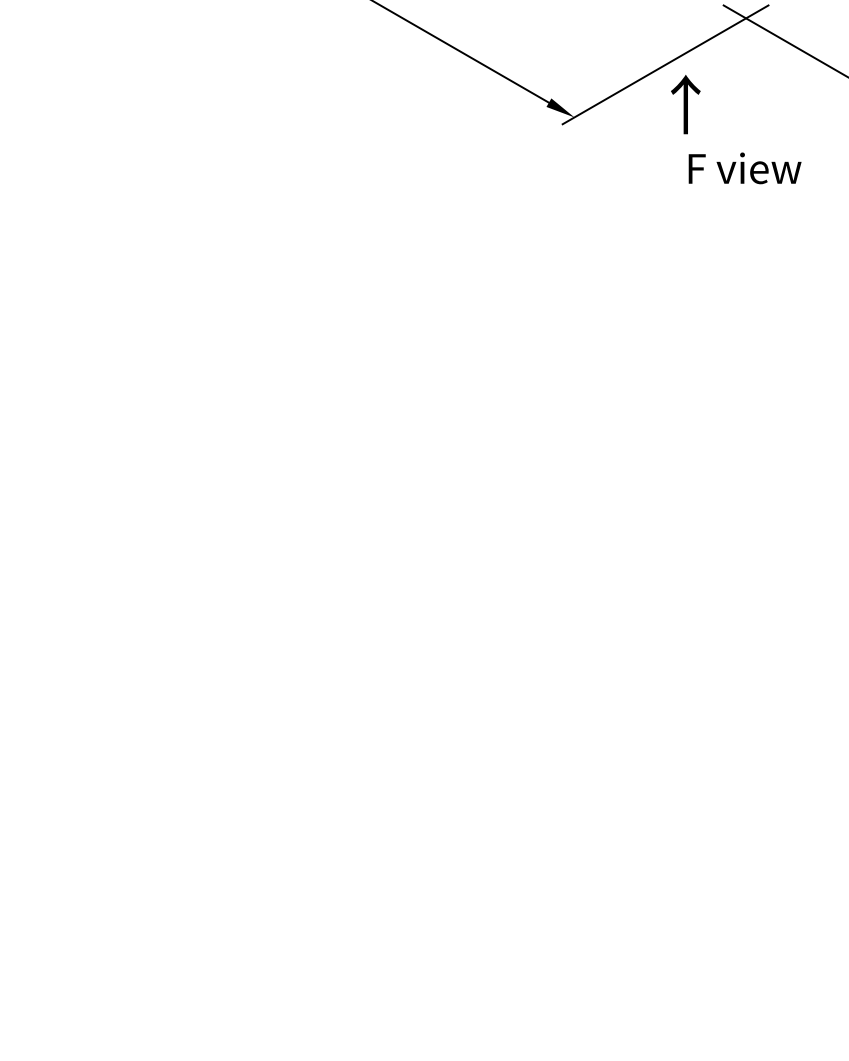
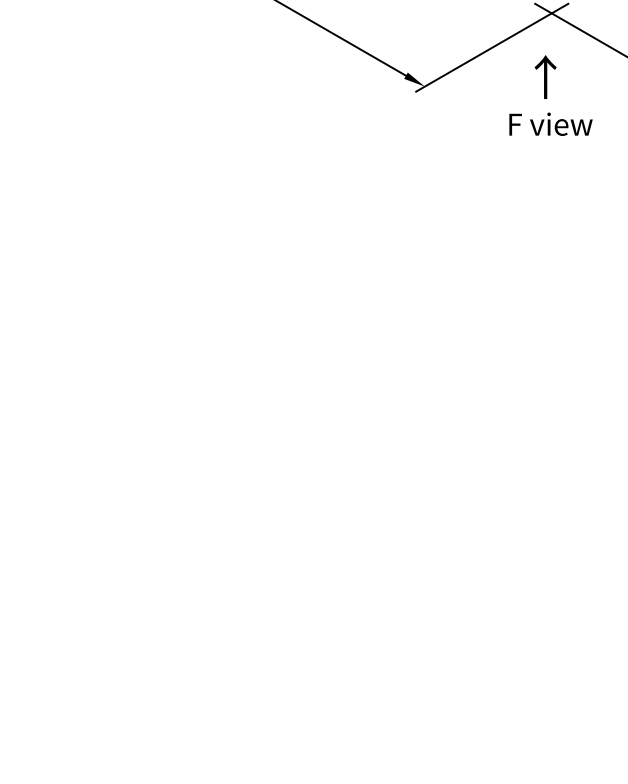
text: (685, 104) -> (545, 77), moved

